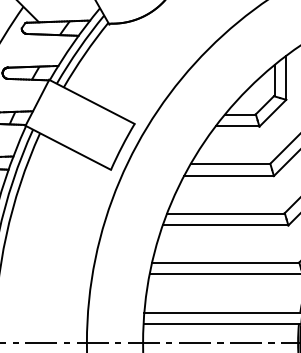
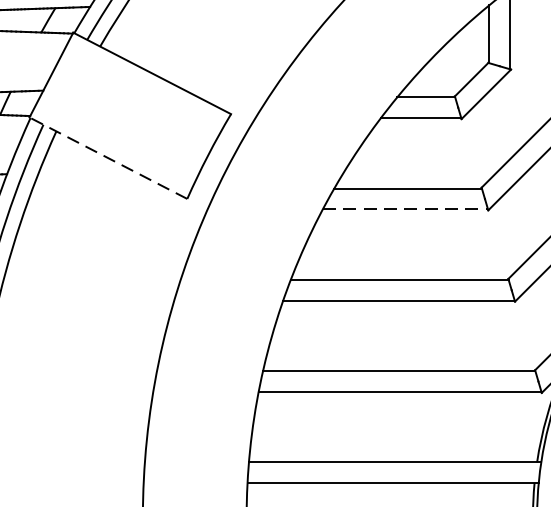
line: (67, 147) -> (106, 157), solid -> dashed
line: (229, 175) -> (406, 209), solid -> dashed

